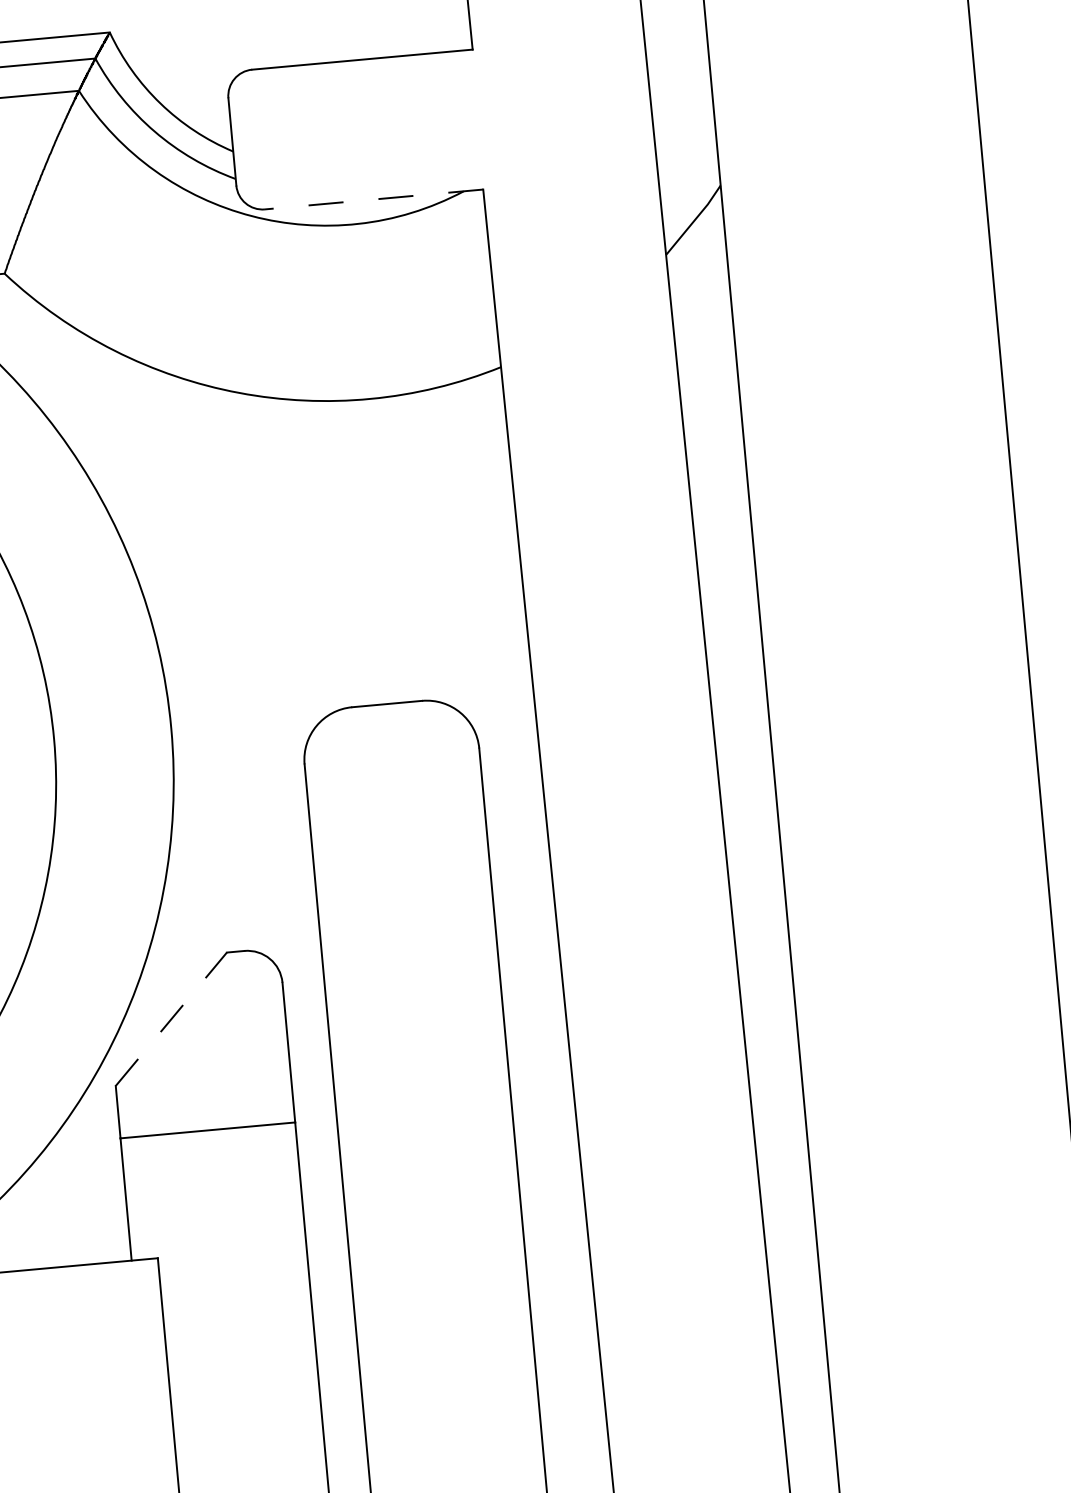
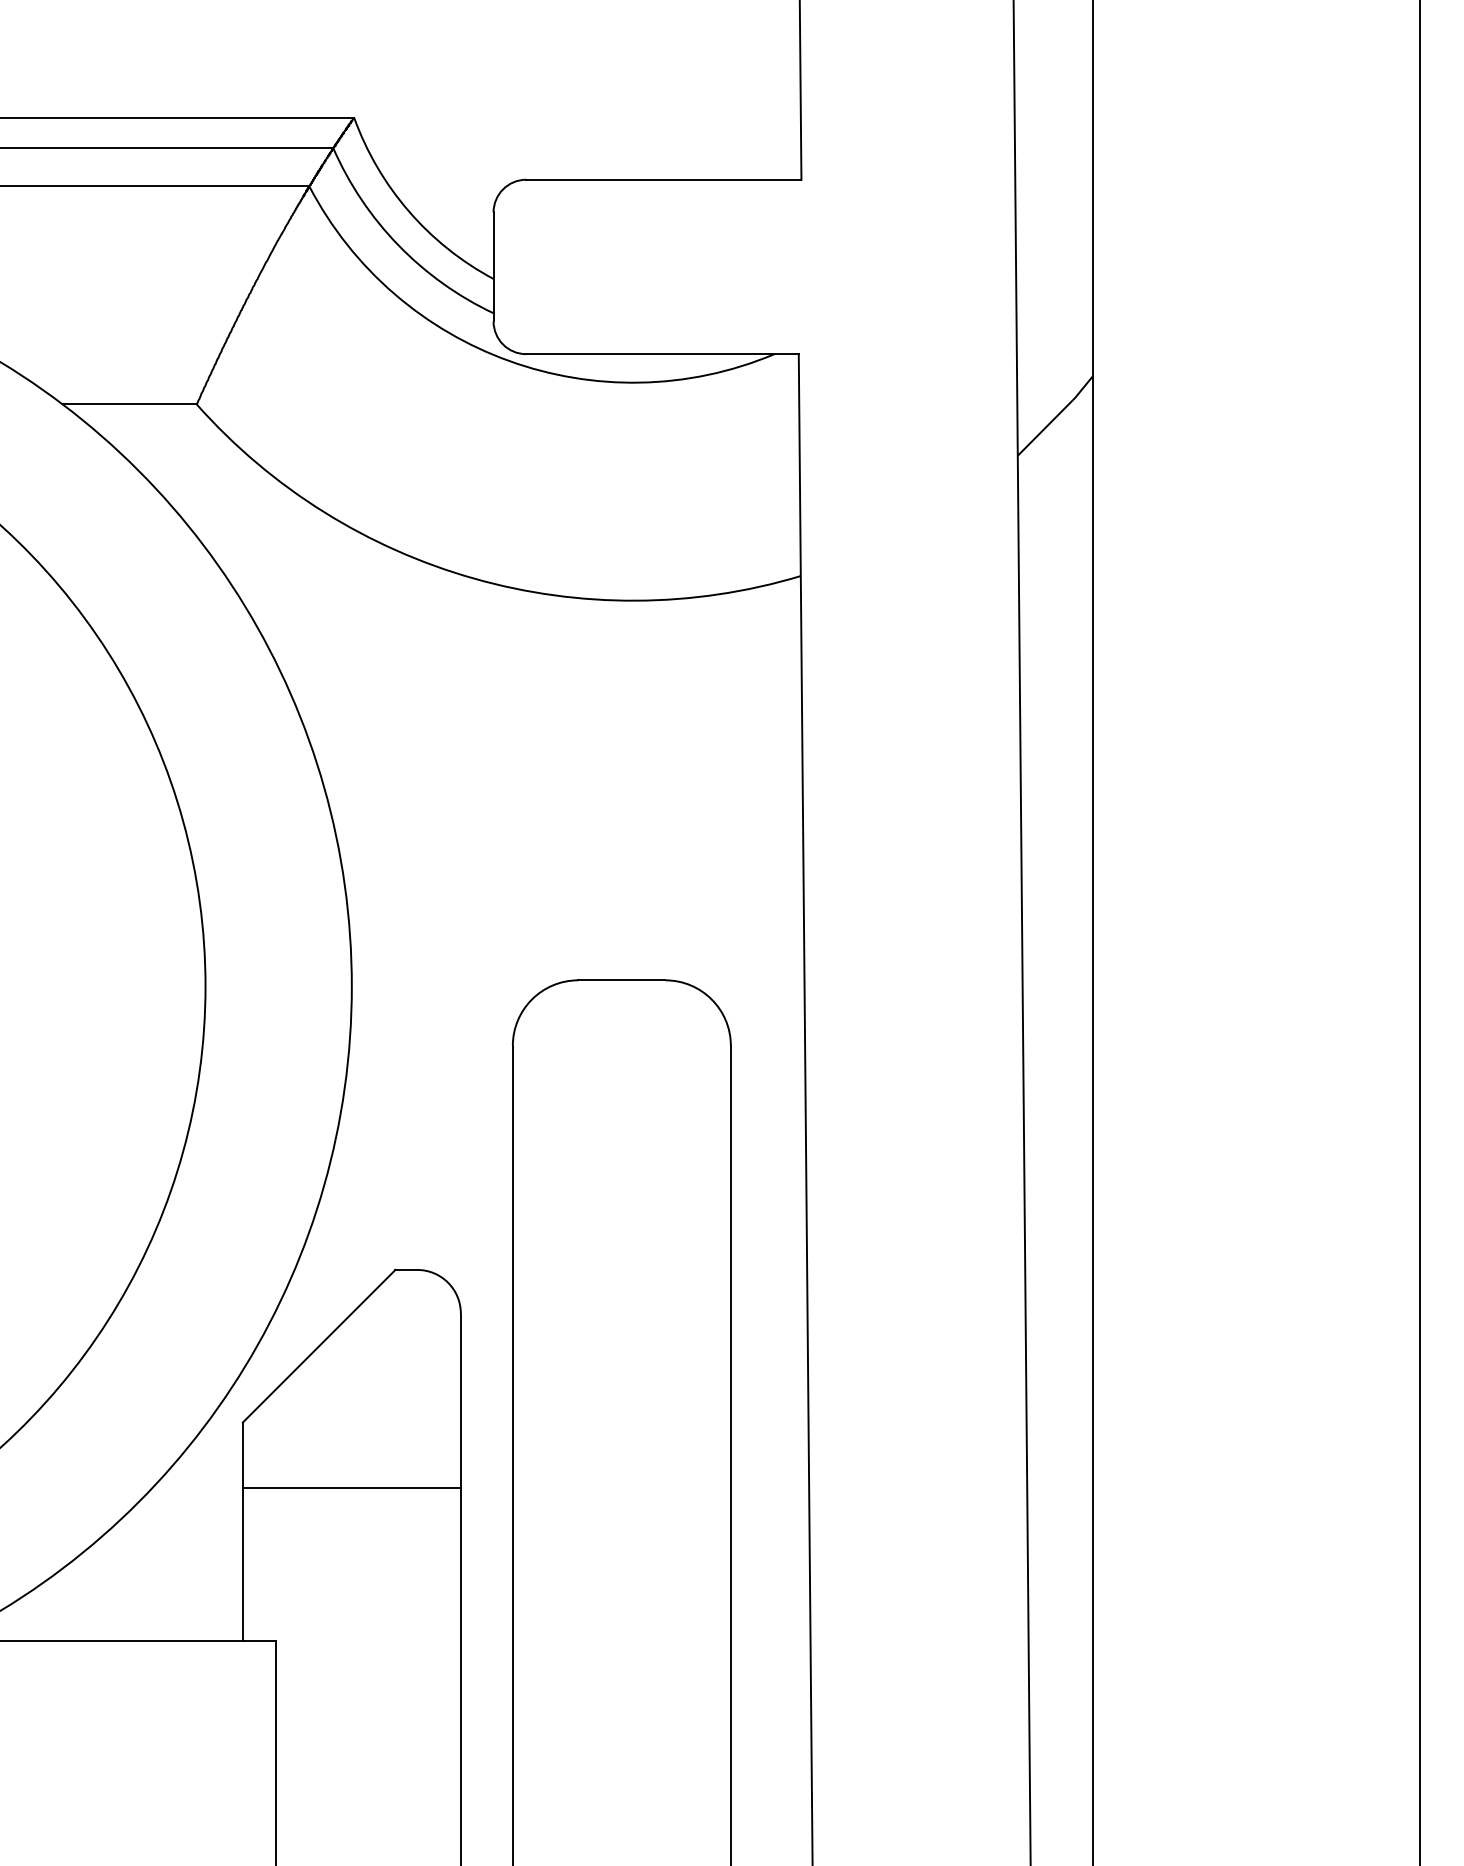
line: (374, 199) -> (662, 354), dashed -> solid
line: (171, 1019) -> (319, 1346), dashed -> solid

